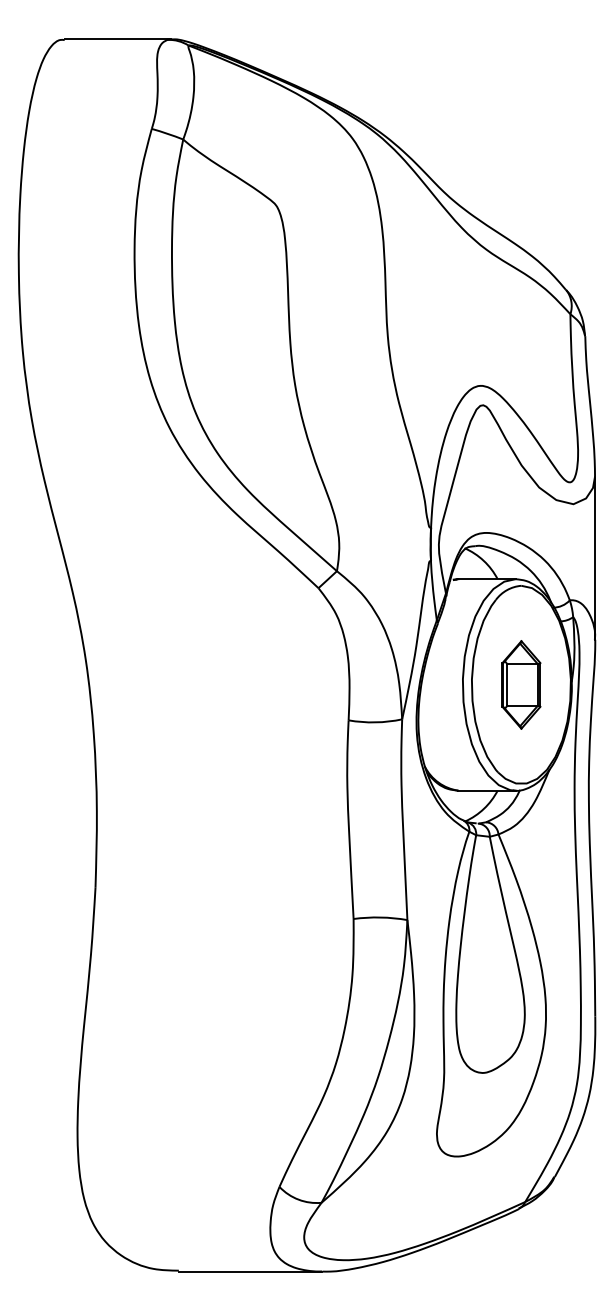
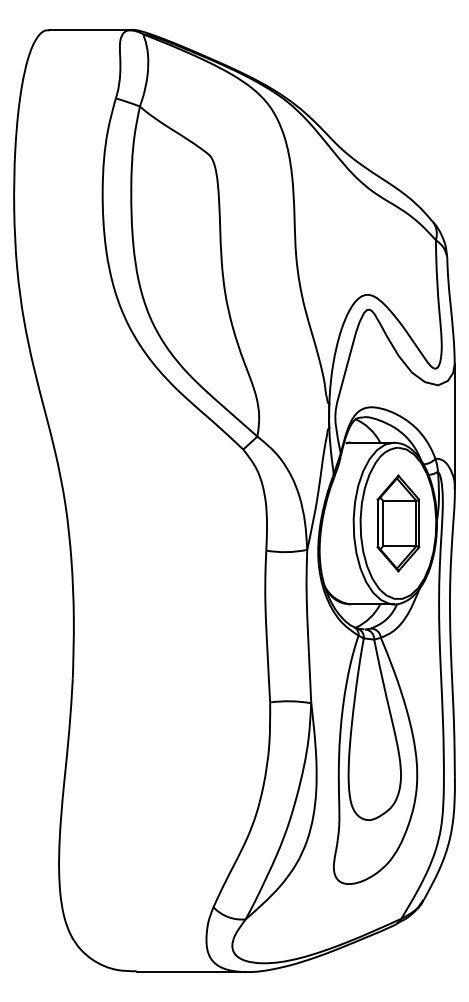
part: (521, 684) -> (398, 523), size x1.43

